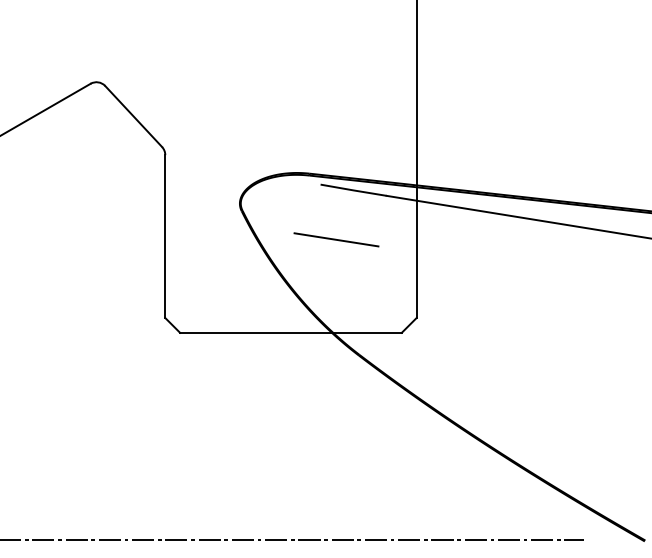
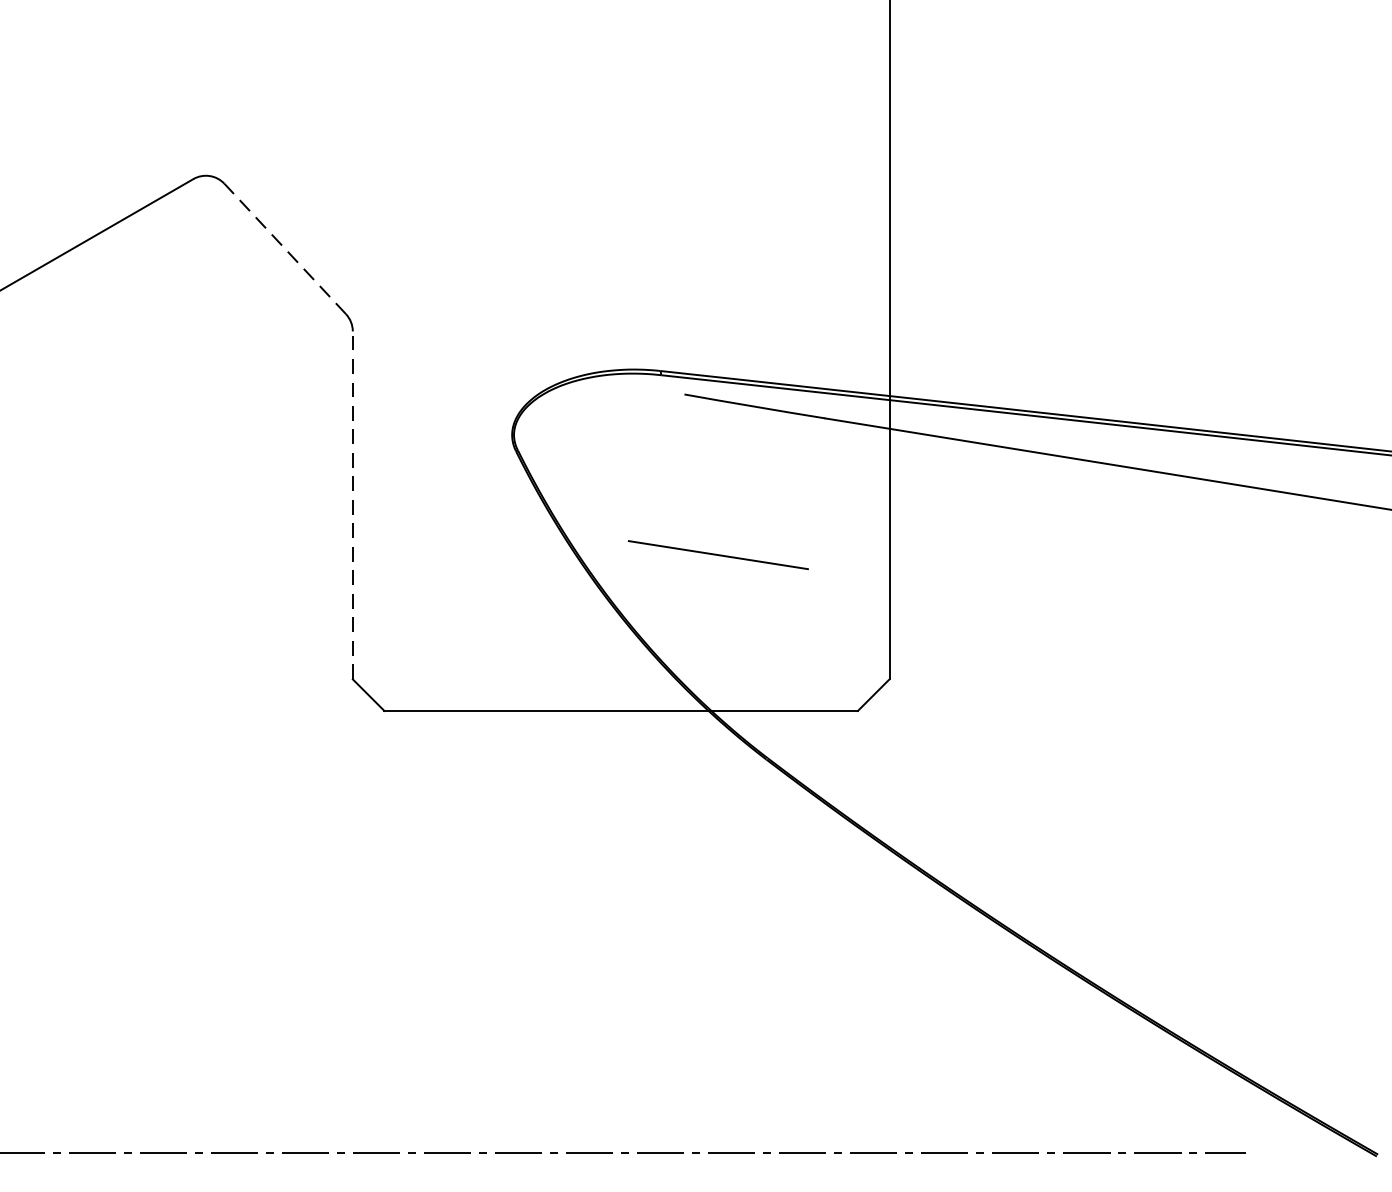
line: (133, 116) -> (284, 248), solid -> dashed
line: (165, 236) -> (353, 505), solid -> dashed
line: (336, 239) -> (718, 554), moved

